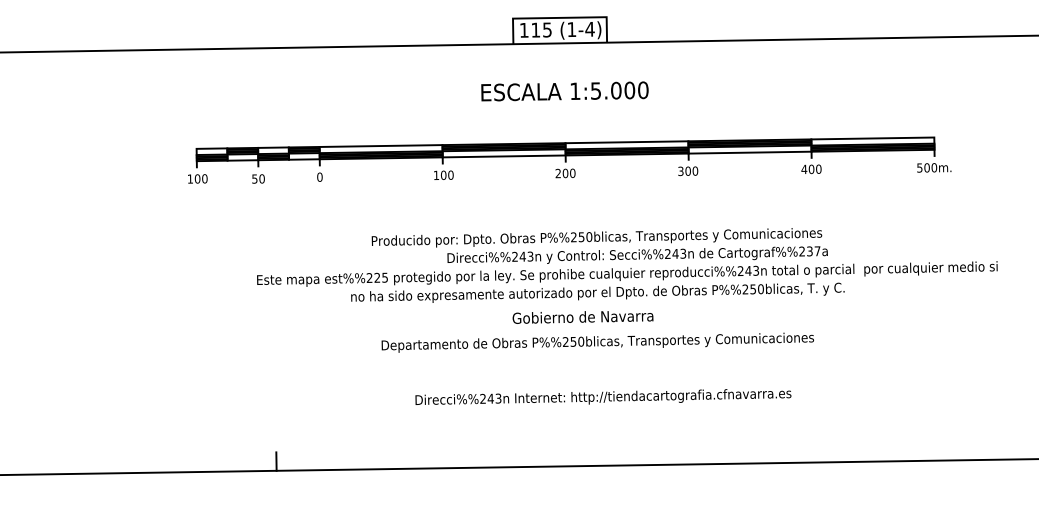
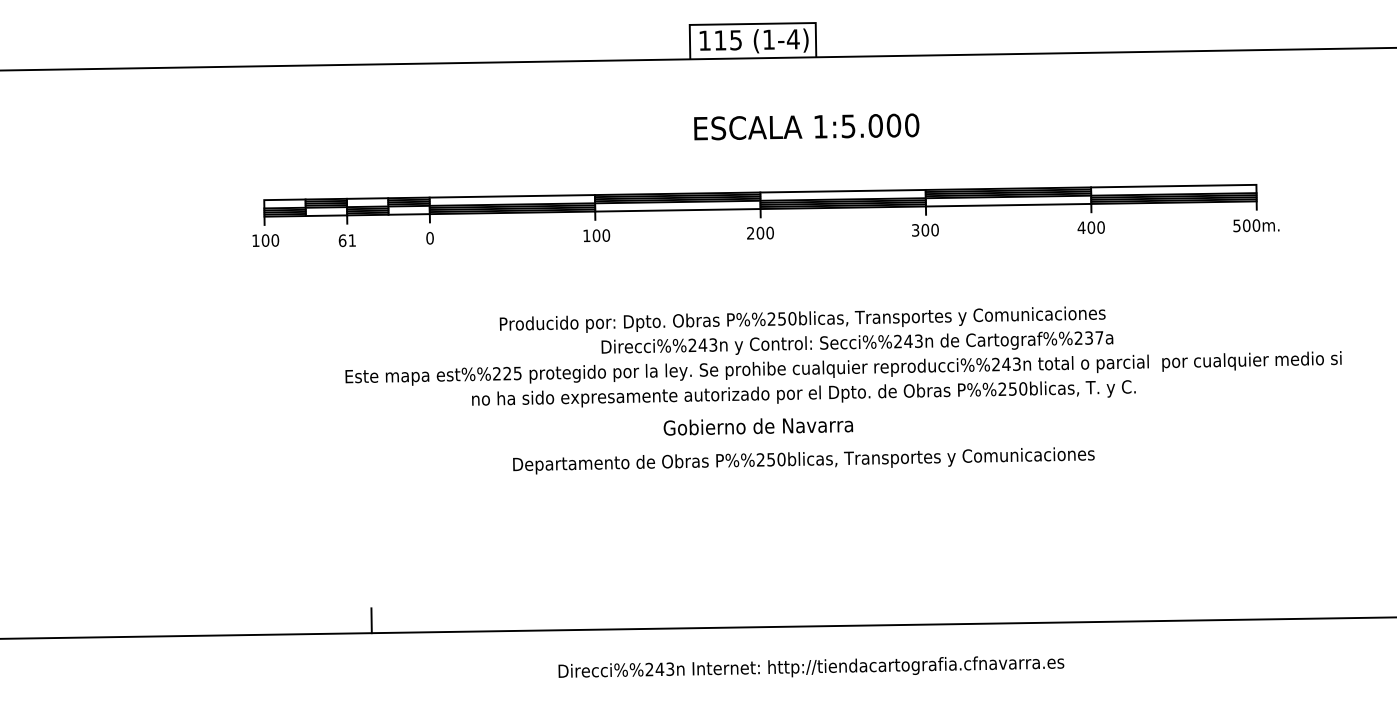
text: (564, 91) -> (806, 127), moved
text: (258, 178) -> (347, 239), 50 -> 61
text: (582, 317) -> (757, 426), moved
text: (603, 396) -> (811, 666), moved

